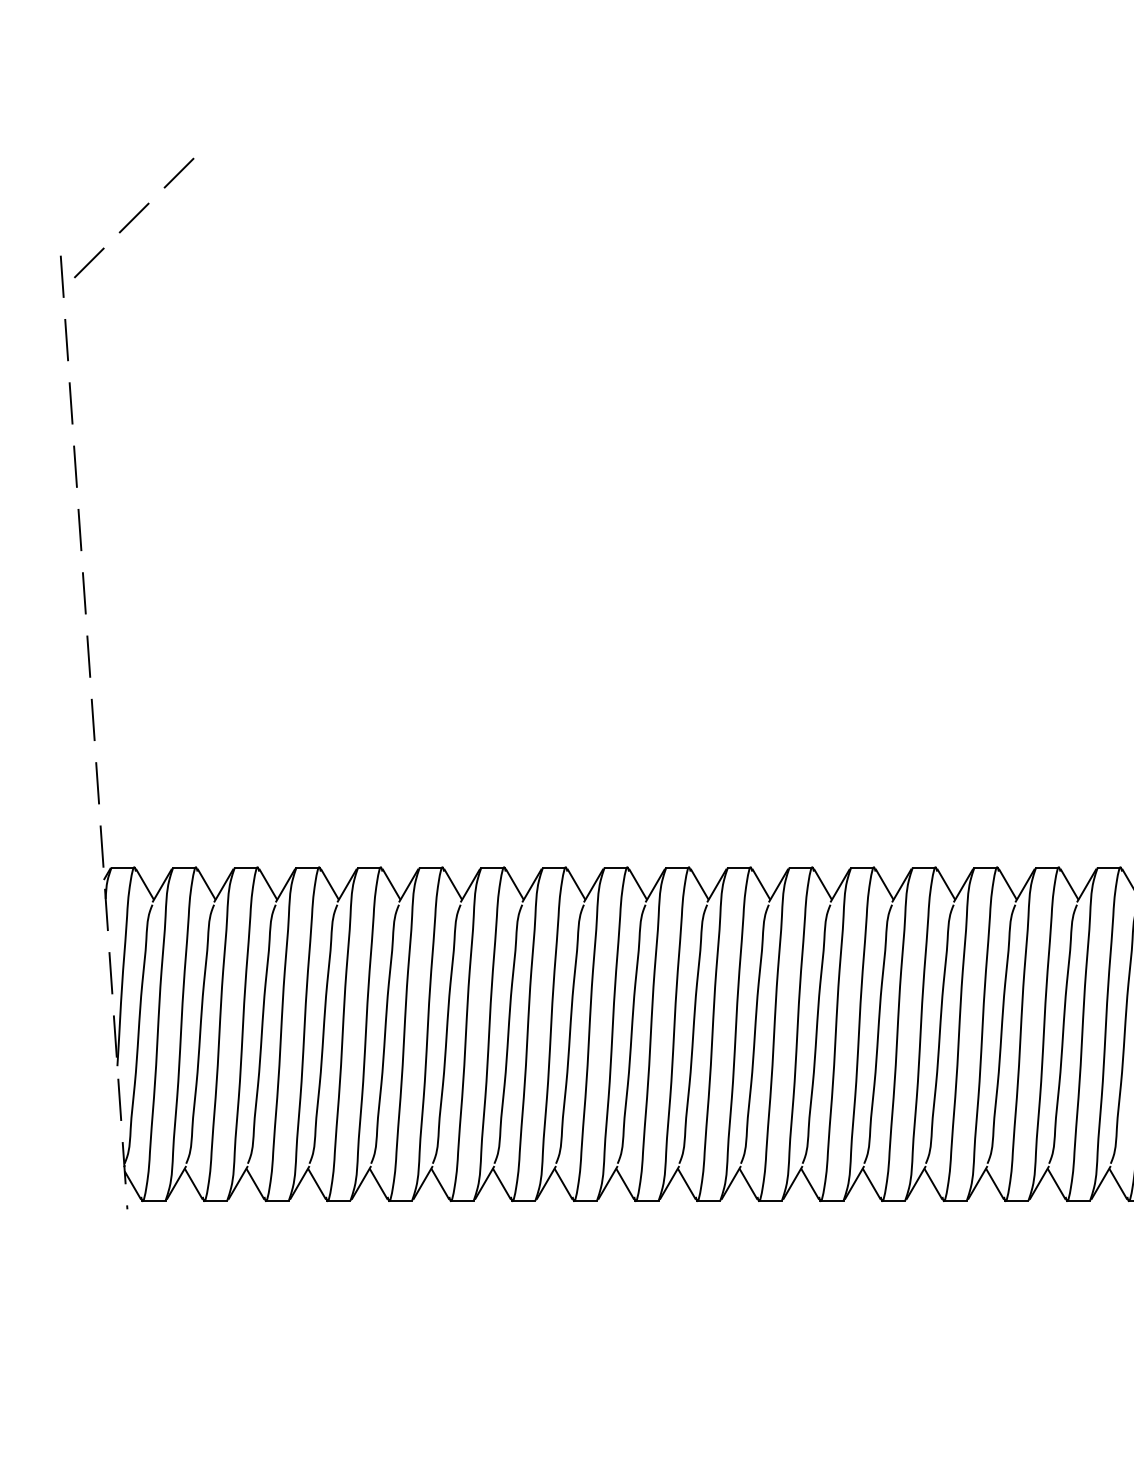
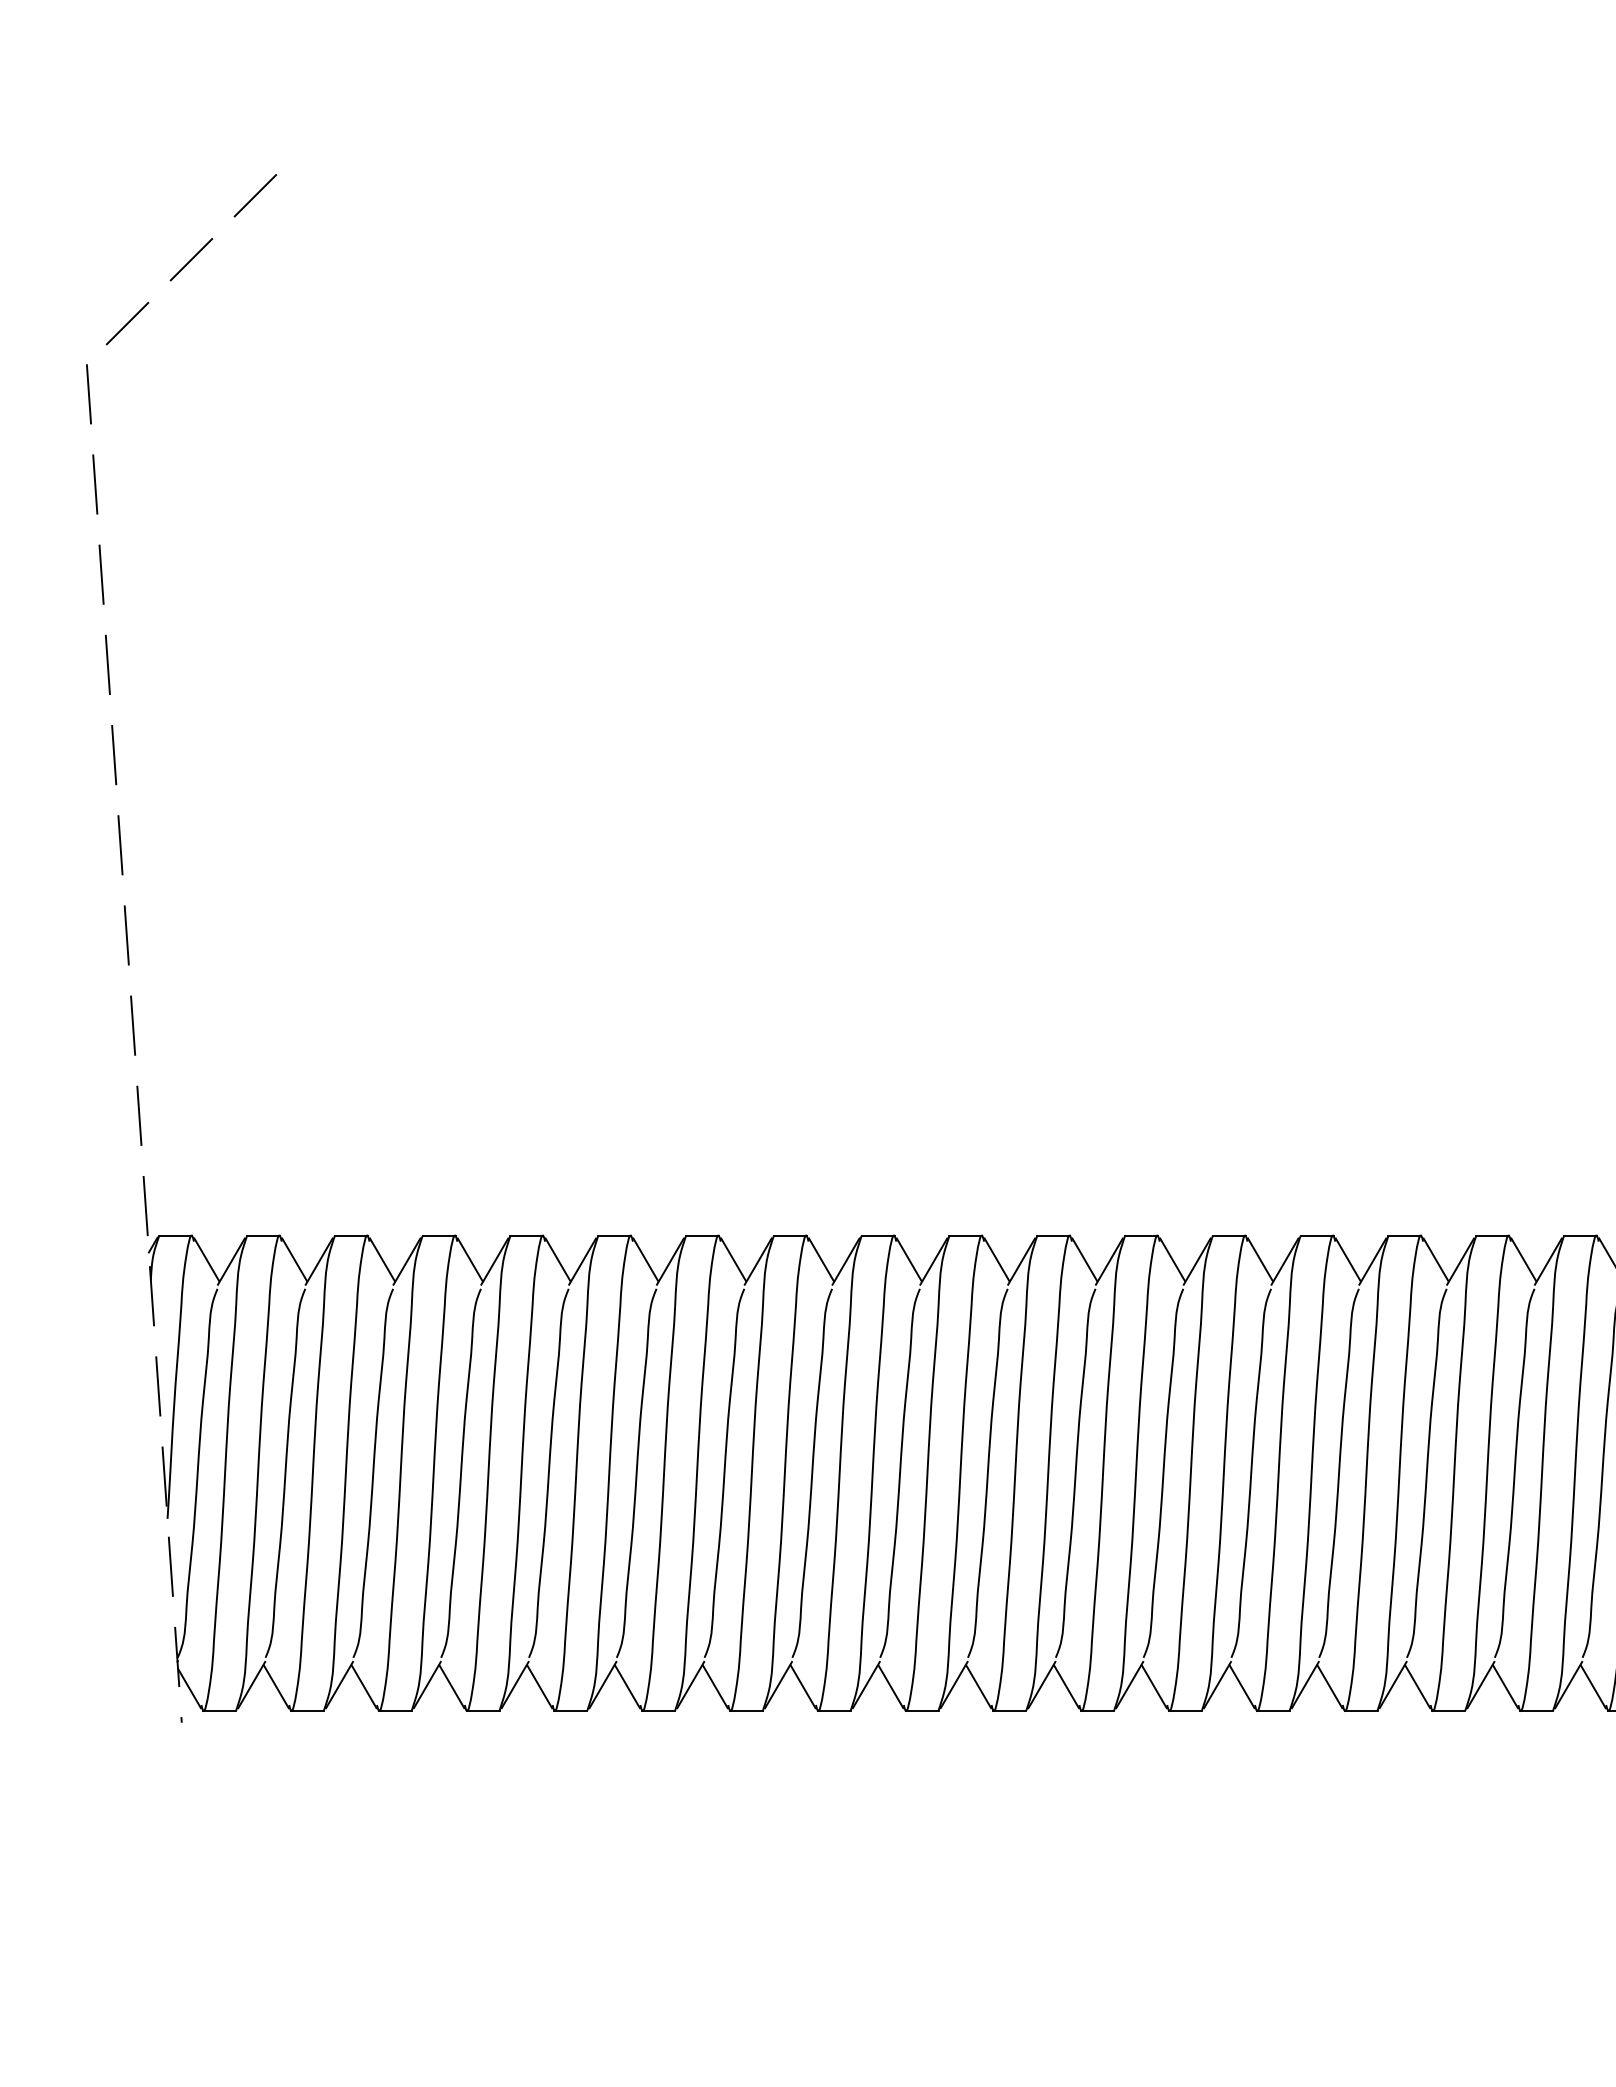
line: (134, 217) -> (191, 259), moved

